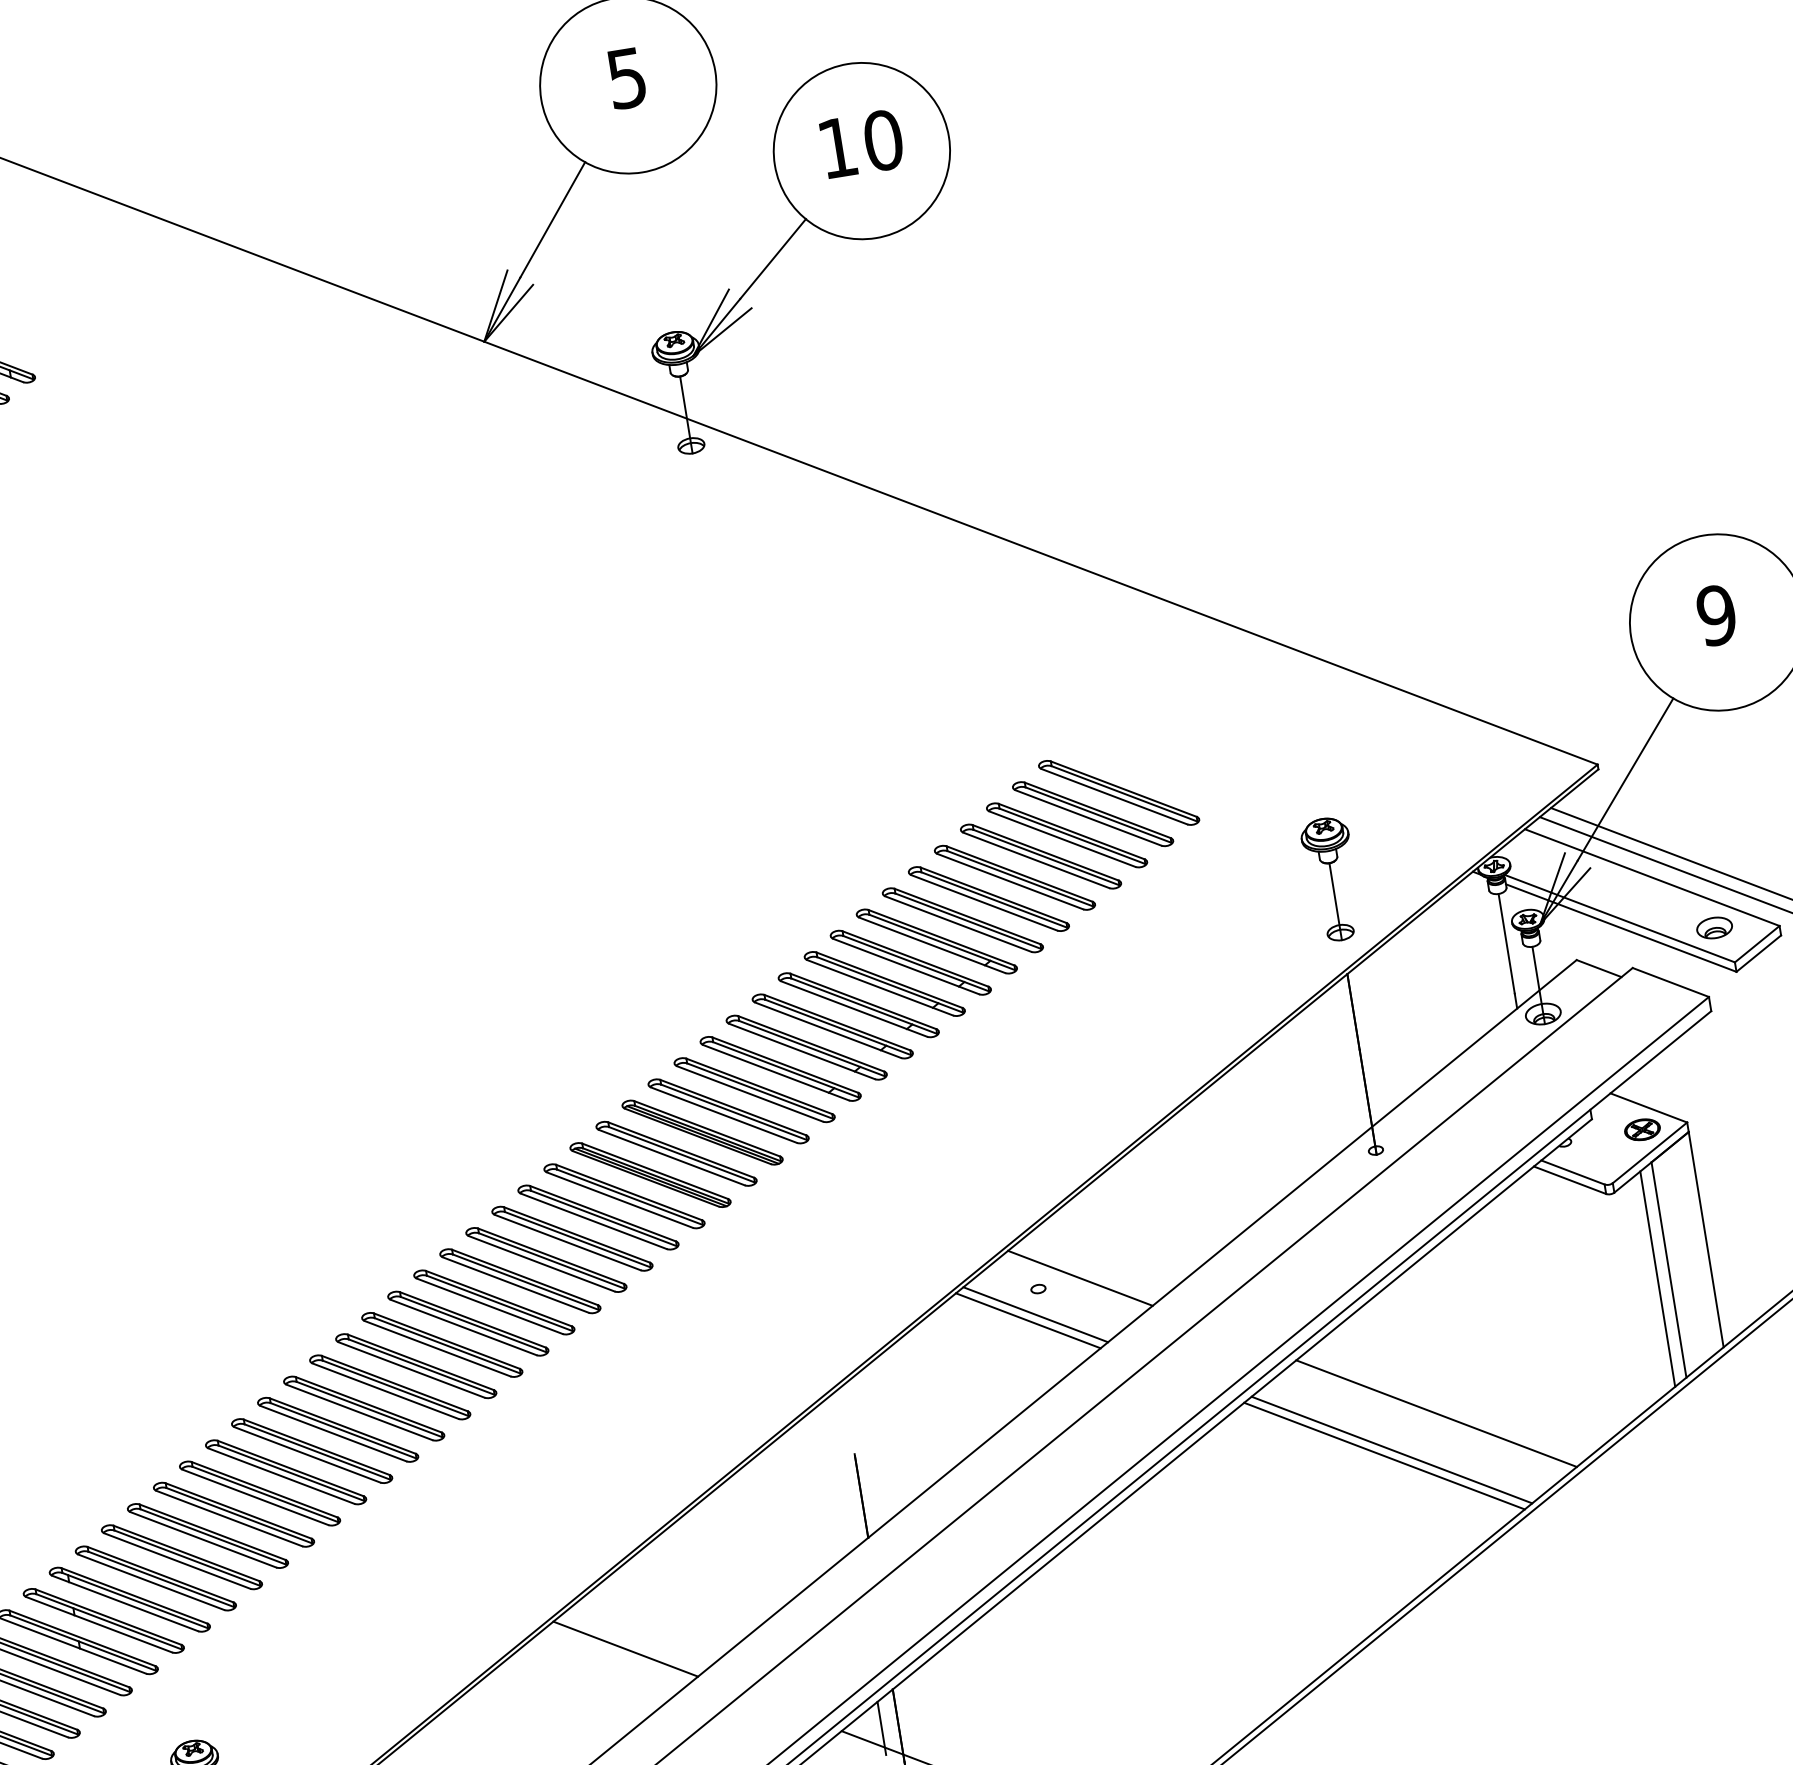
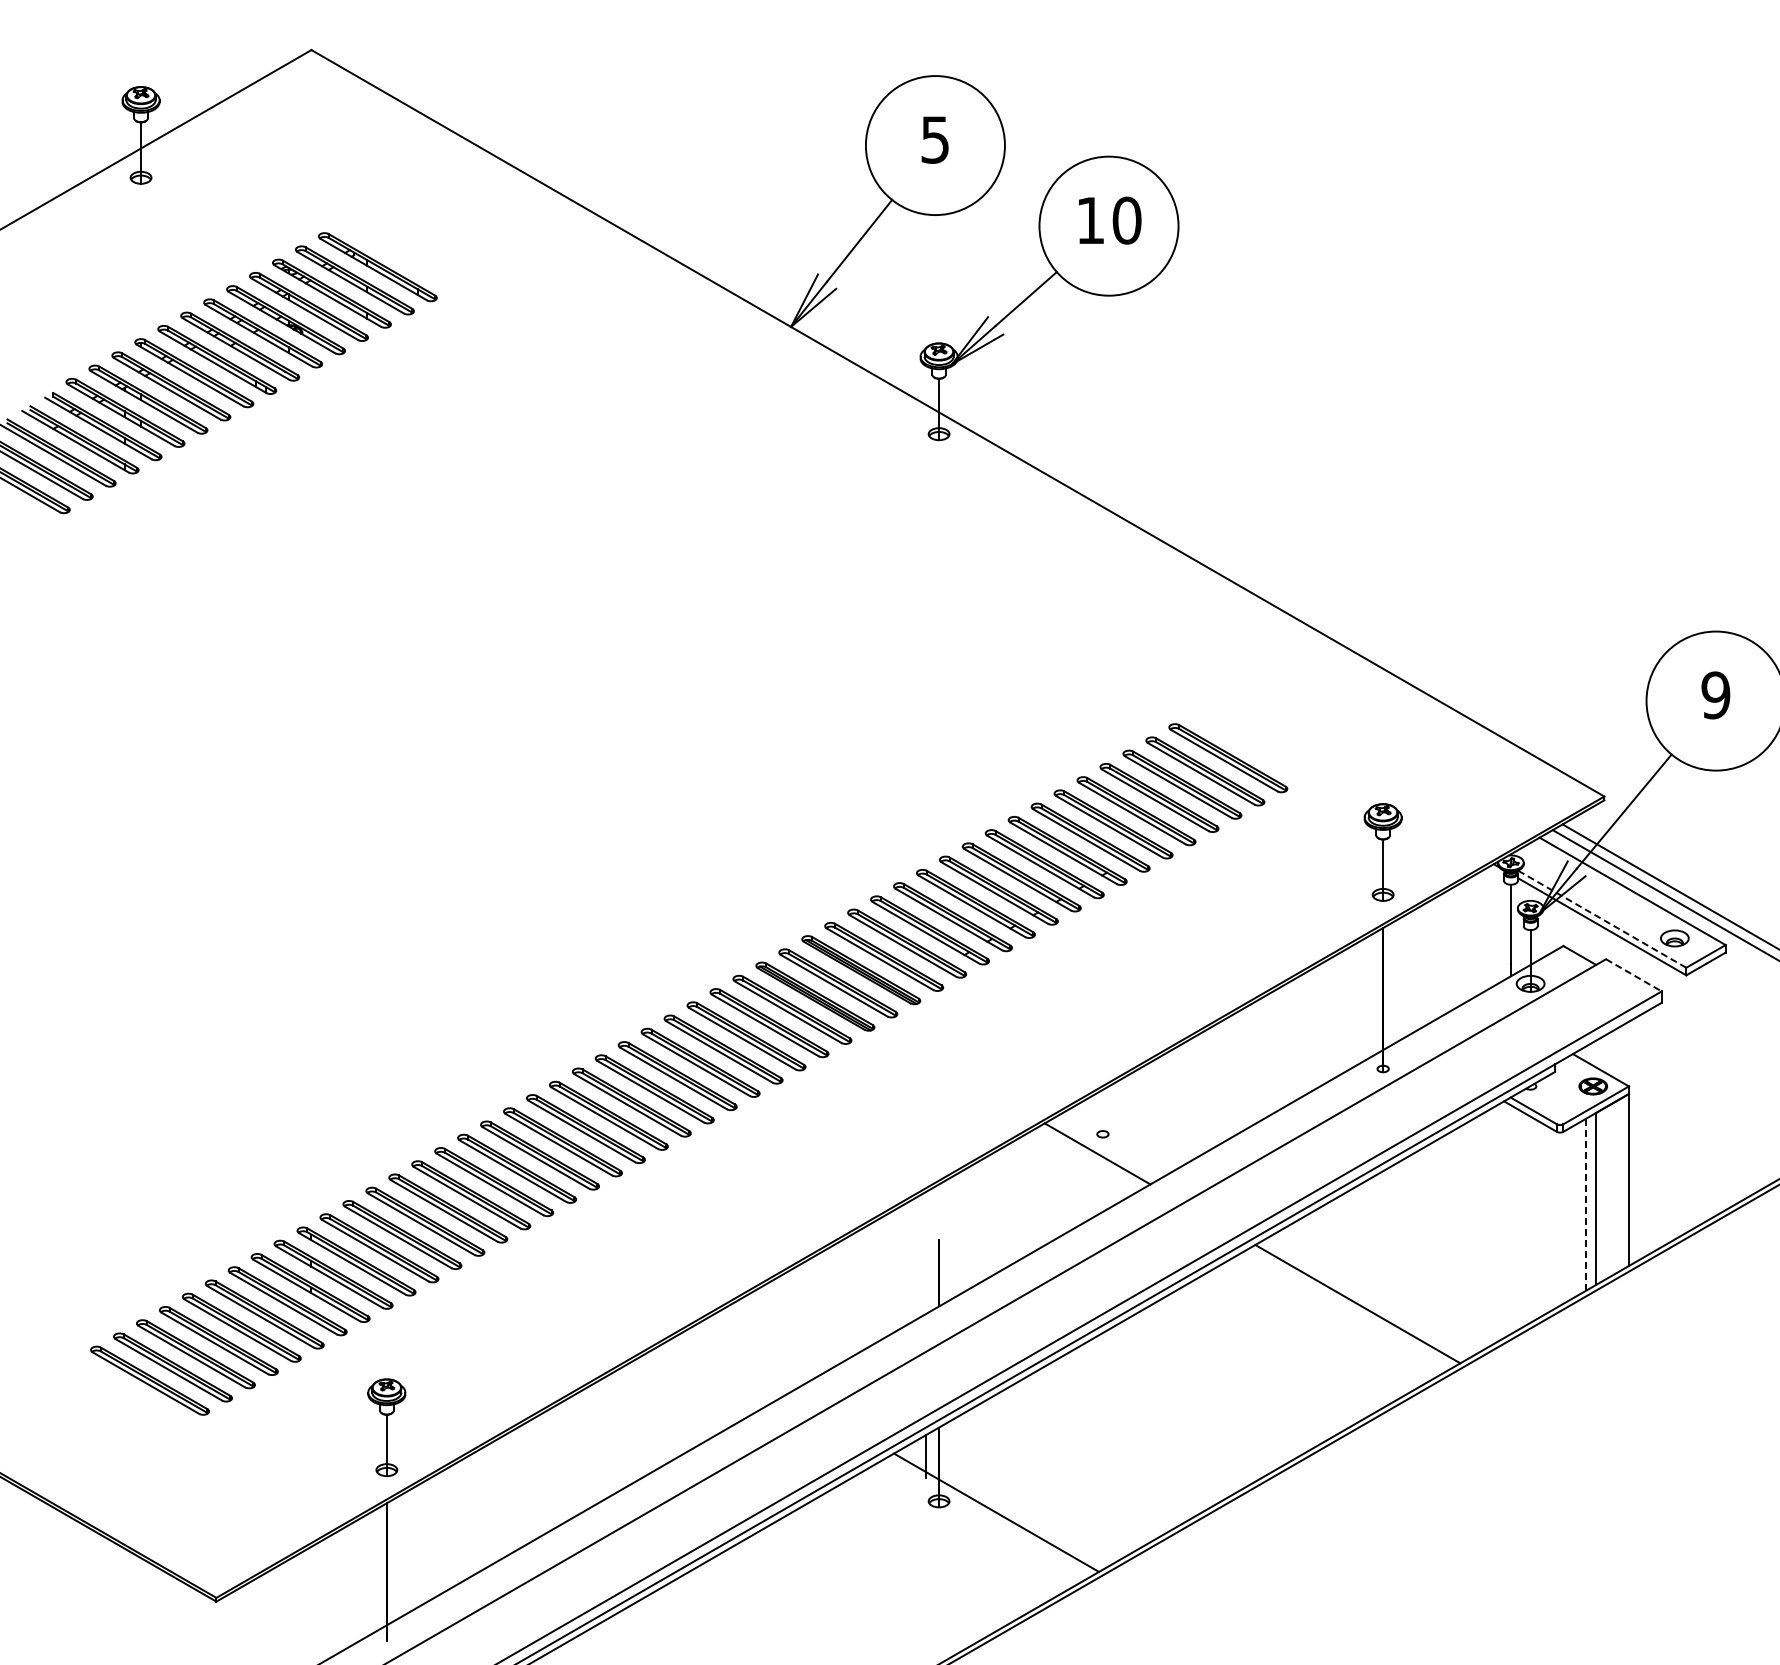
line: (1618, 917) -> (1601, 918), solid -> dashed
line: (1671, 982) -> (1634, 975), solid -> dashed
line: (1079, 1277) -> (1136, 1130), removed
line: (1657, 1278) -> (1586, 1204), solid -> dashed
line: (1027, 1320) -> (1090, 1157), removed
line: (1435, 1413) -> (1396, 1281), removed
line: (1383, 1455) -> (1350, 1307), removed
line: (625, 1649) -> (736, 1362), removed

